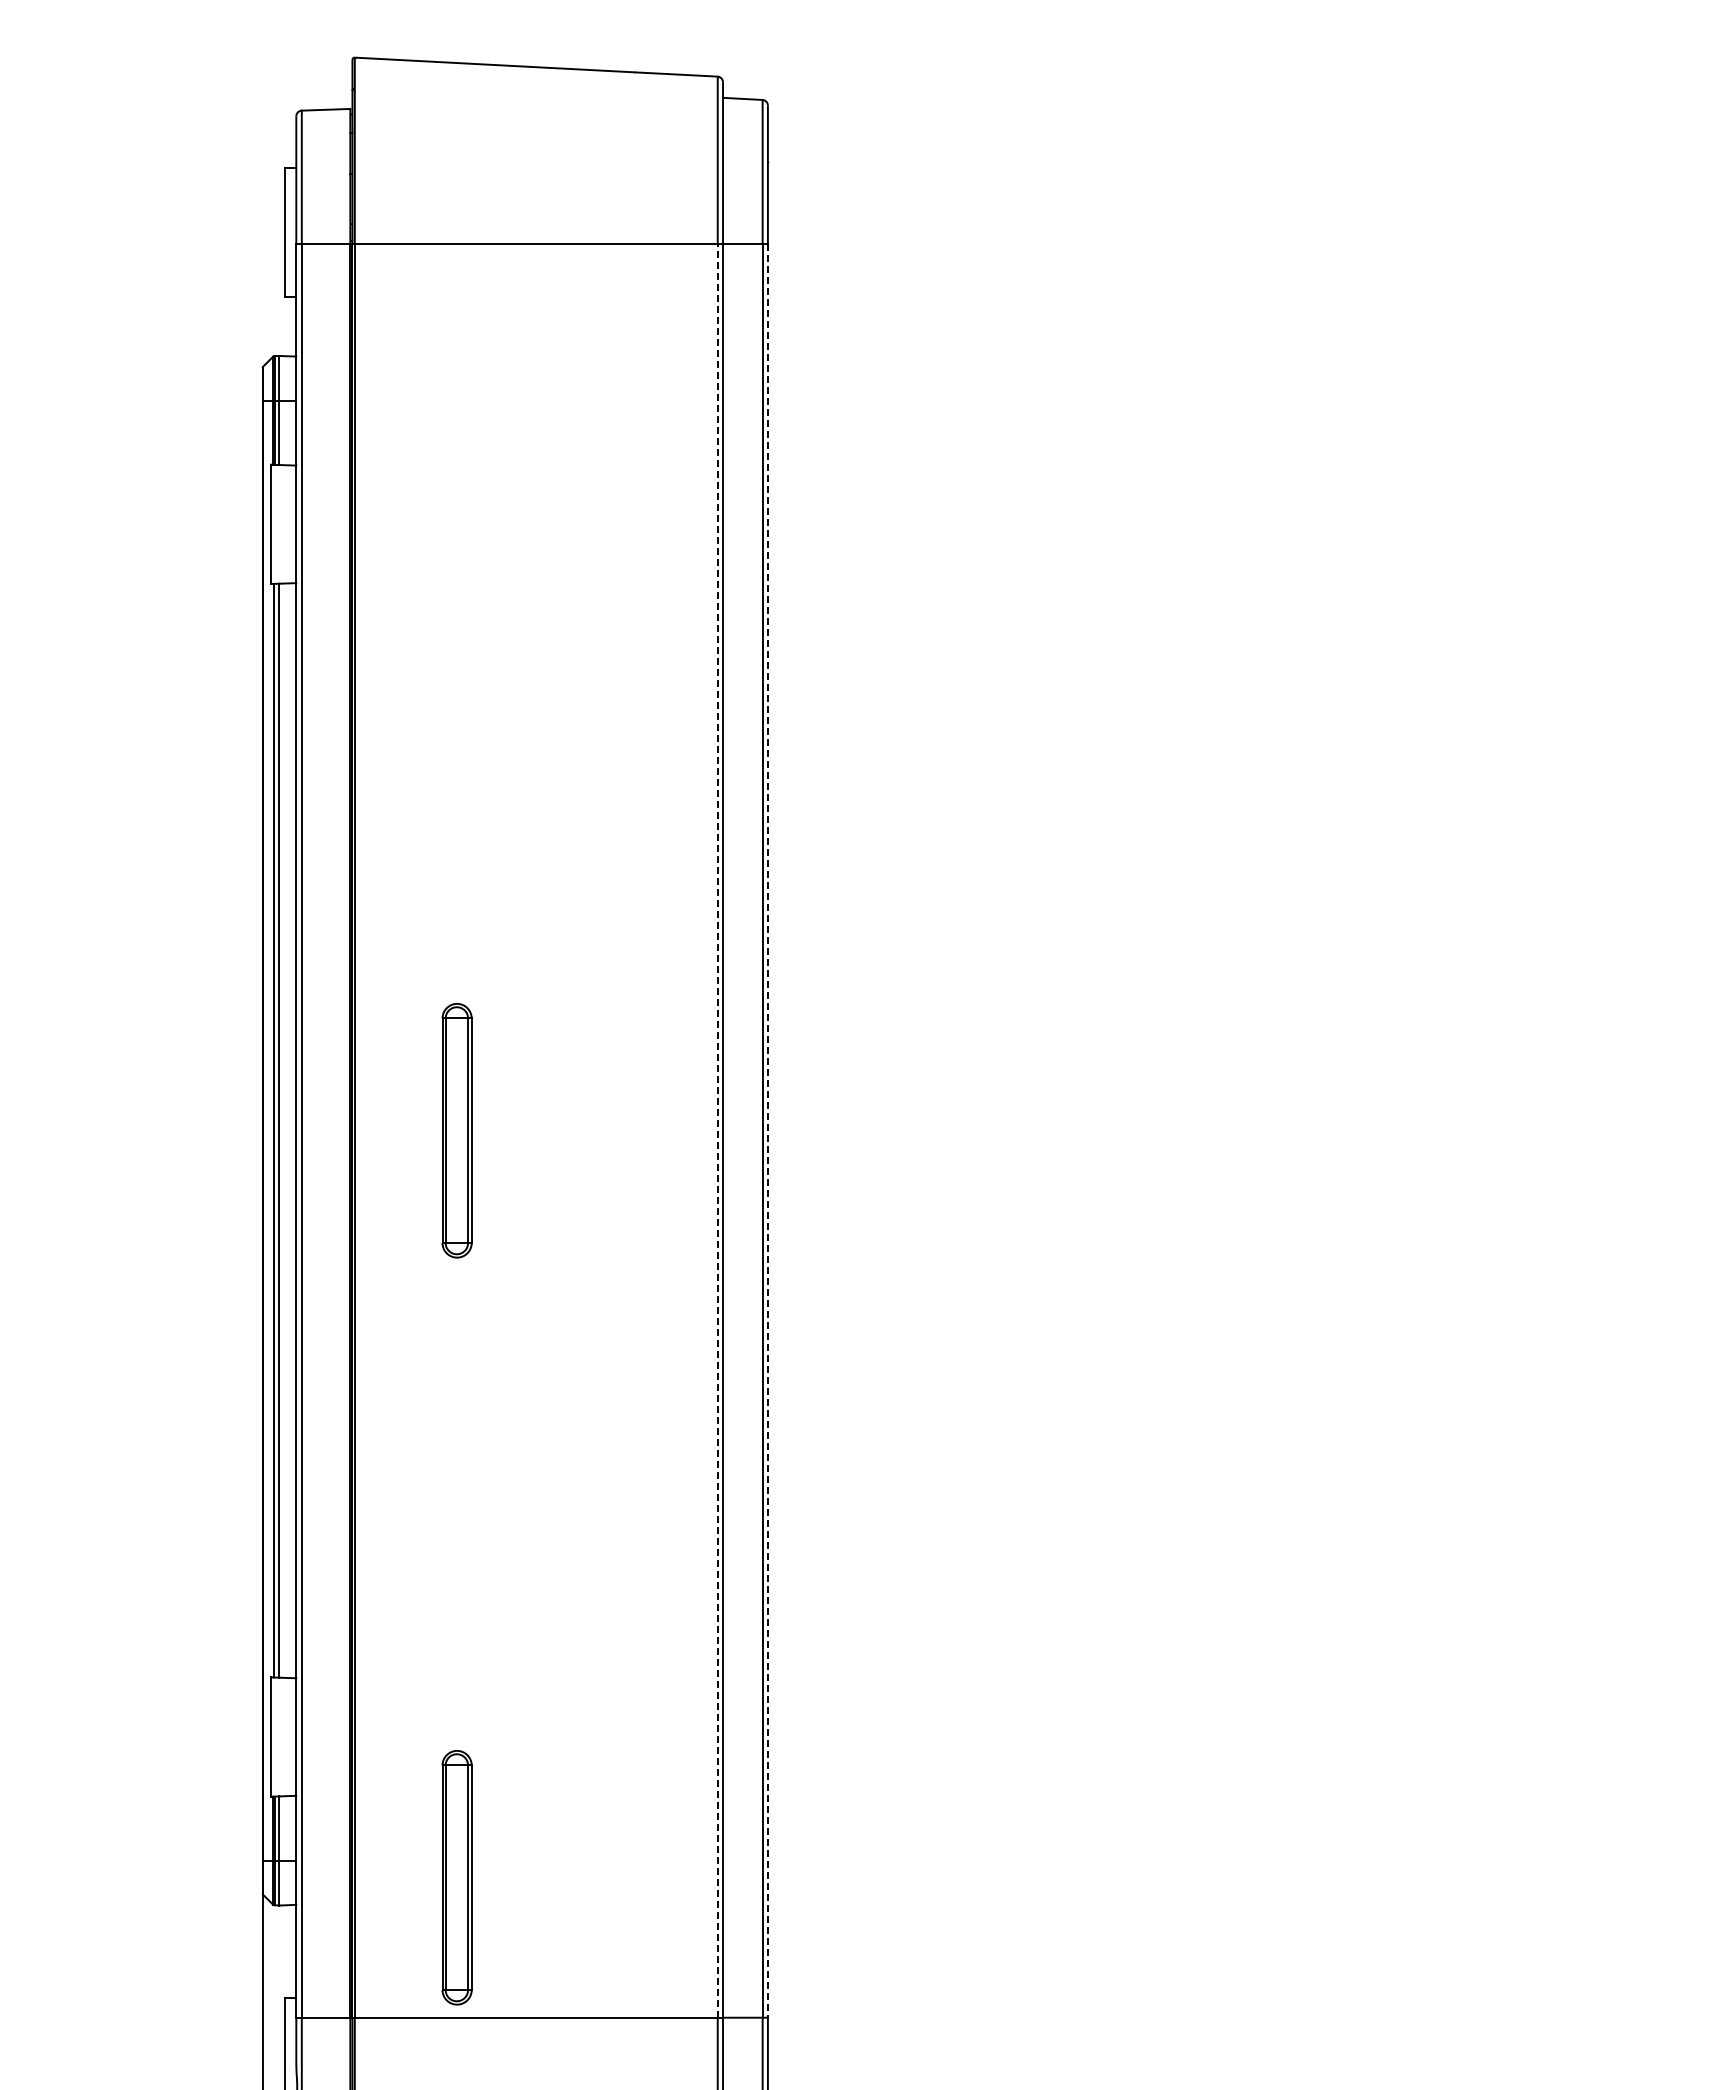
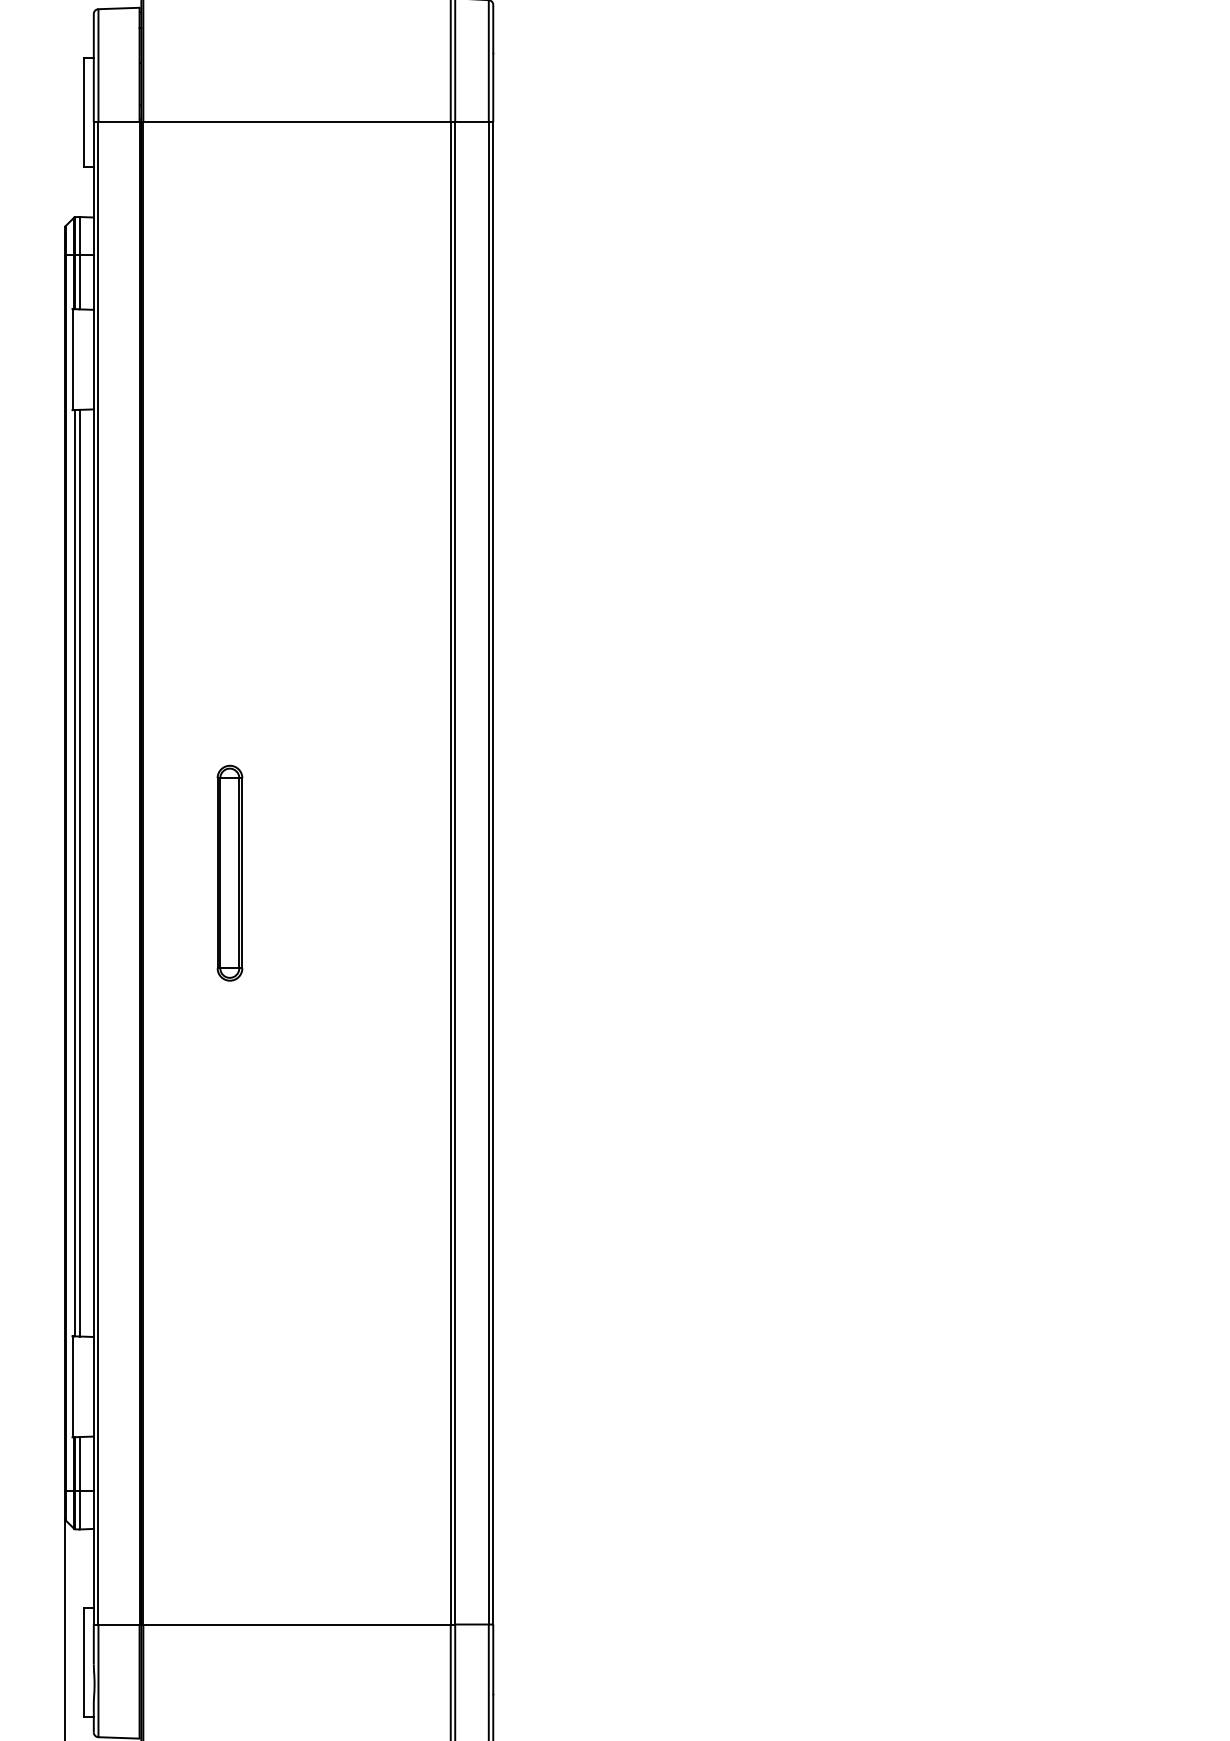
line: (717, 1130) -> (450, 873), dashed -> solid
line: (767, 1130) -> (492, 873), dashed -> solid
part: (456, 1877) -> (229, 1505), removed

